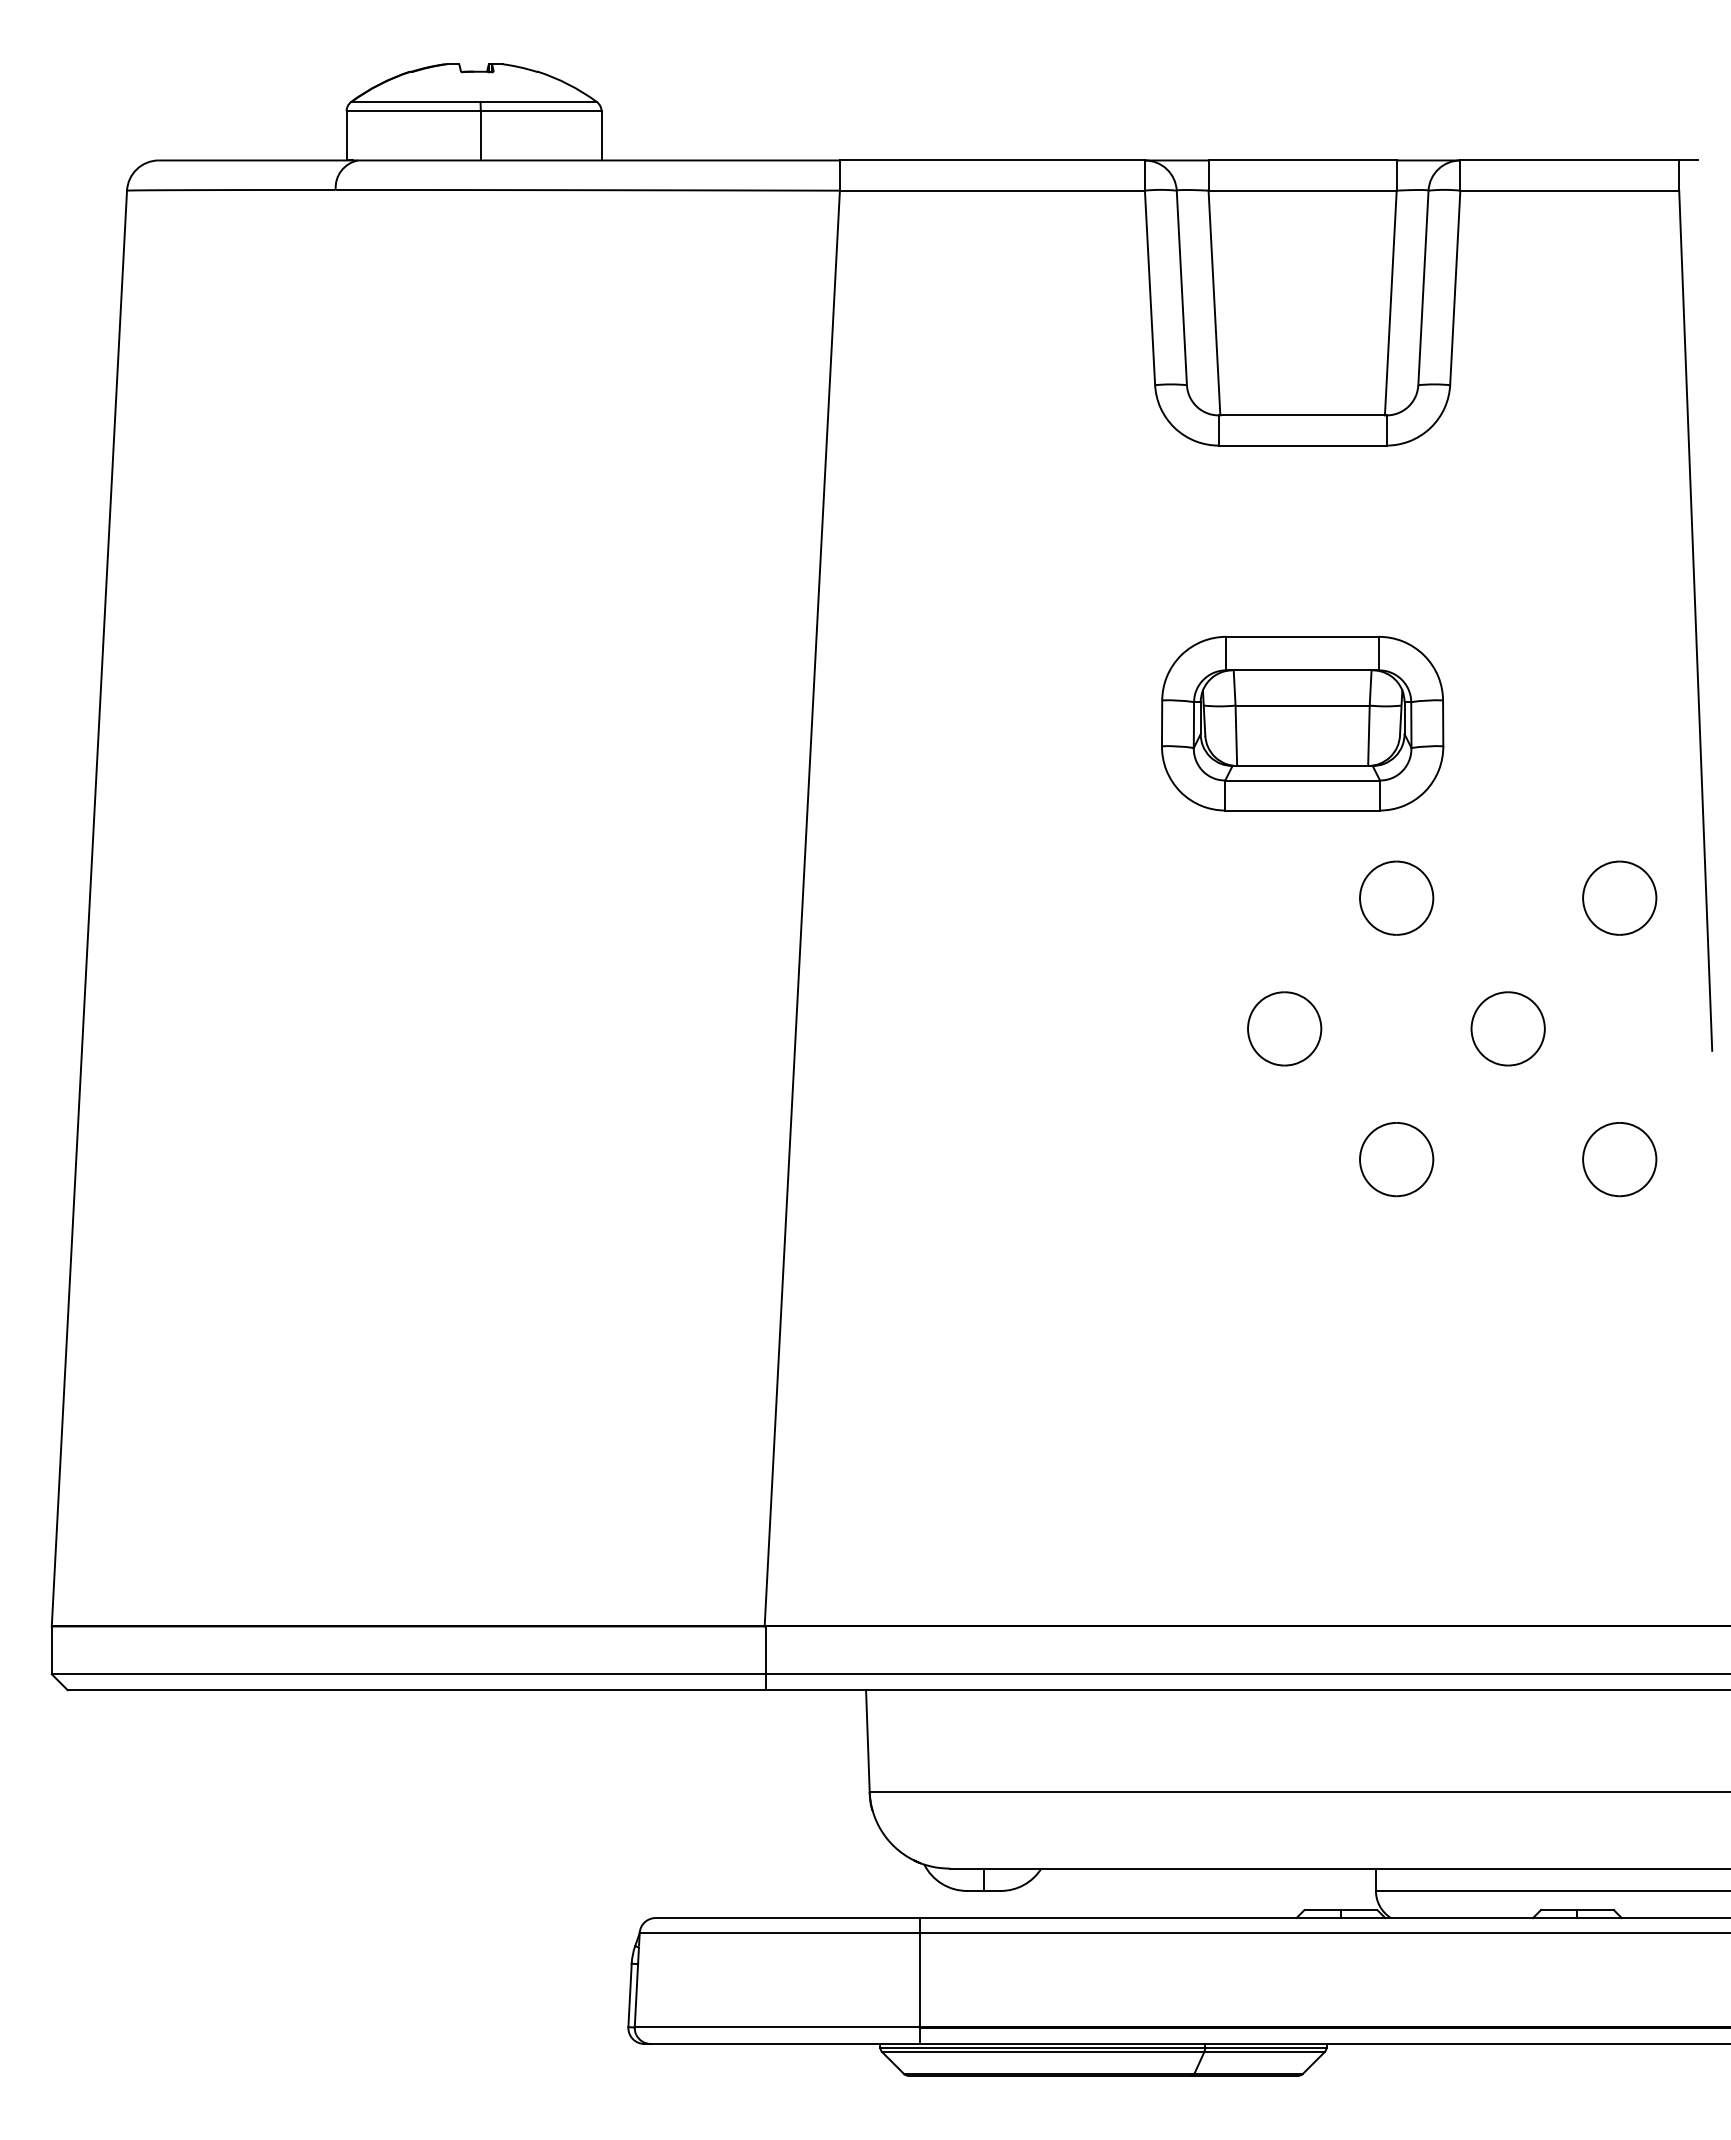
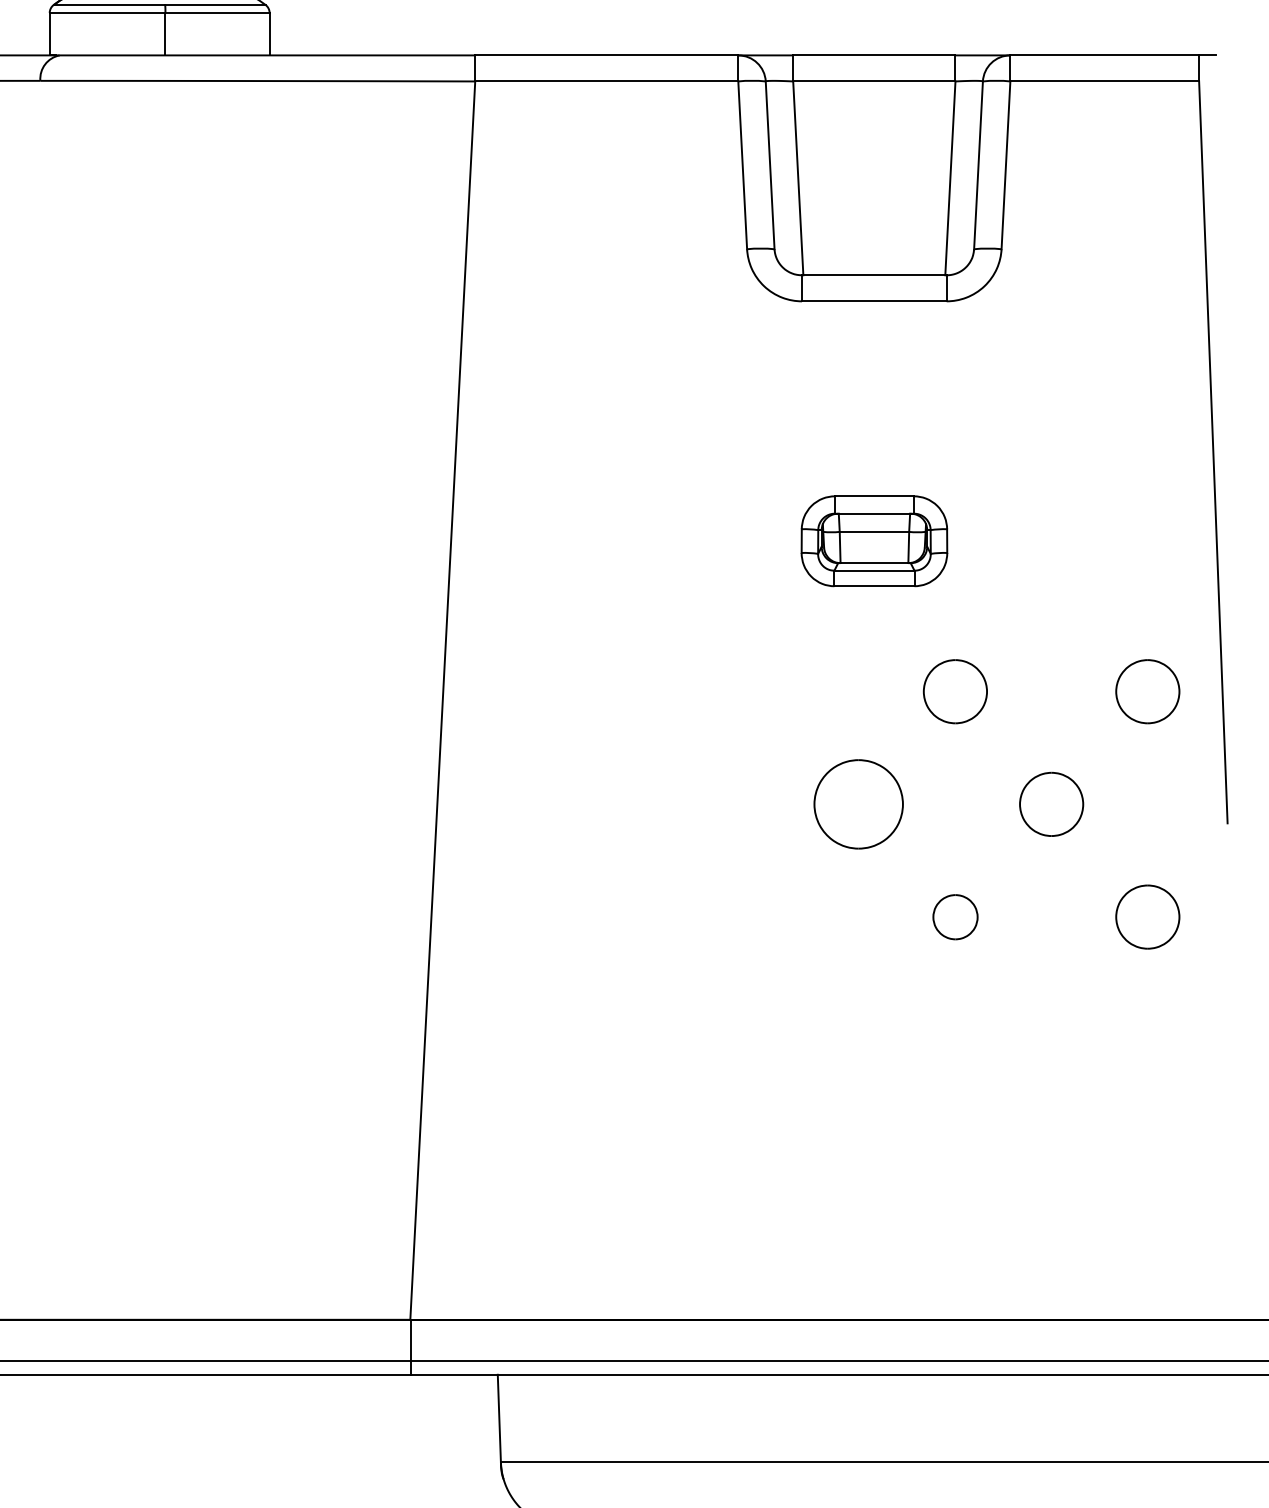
part: (1302, 723) -> (874, 541), size x0.6
part: (1284, 1028) -> (858, 804), size x1.4
part: (1396, 1159) -> (955, 917), size x0.7

